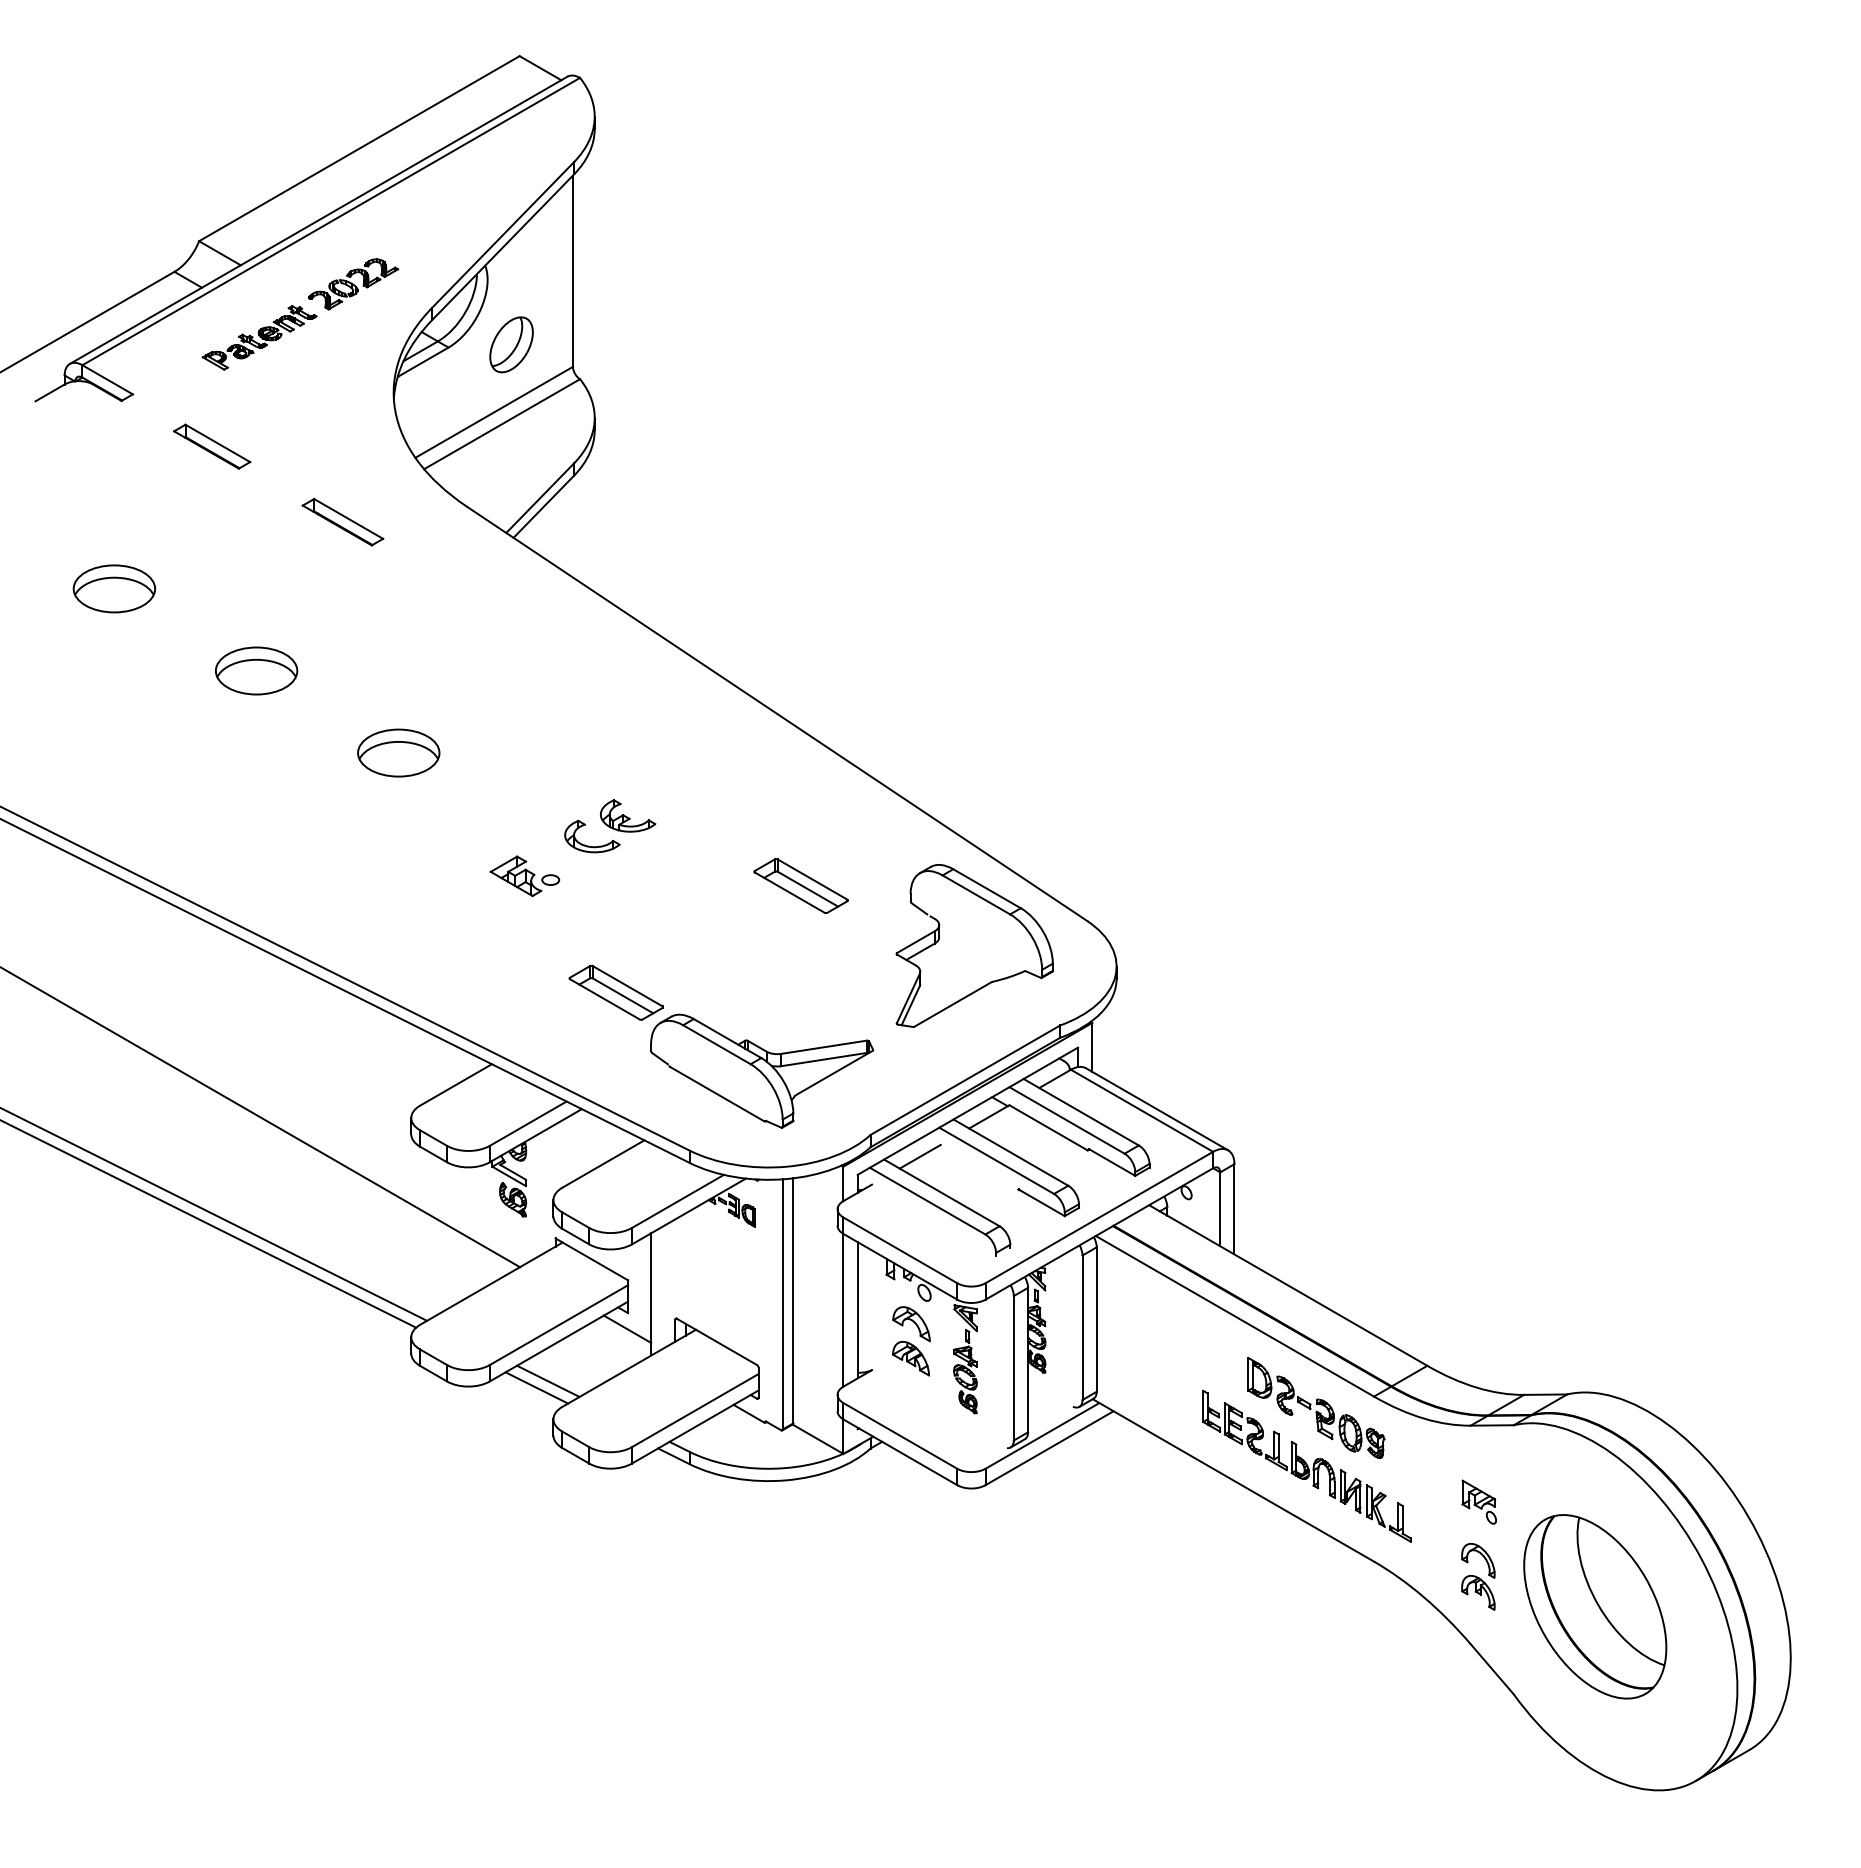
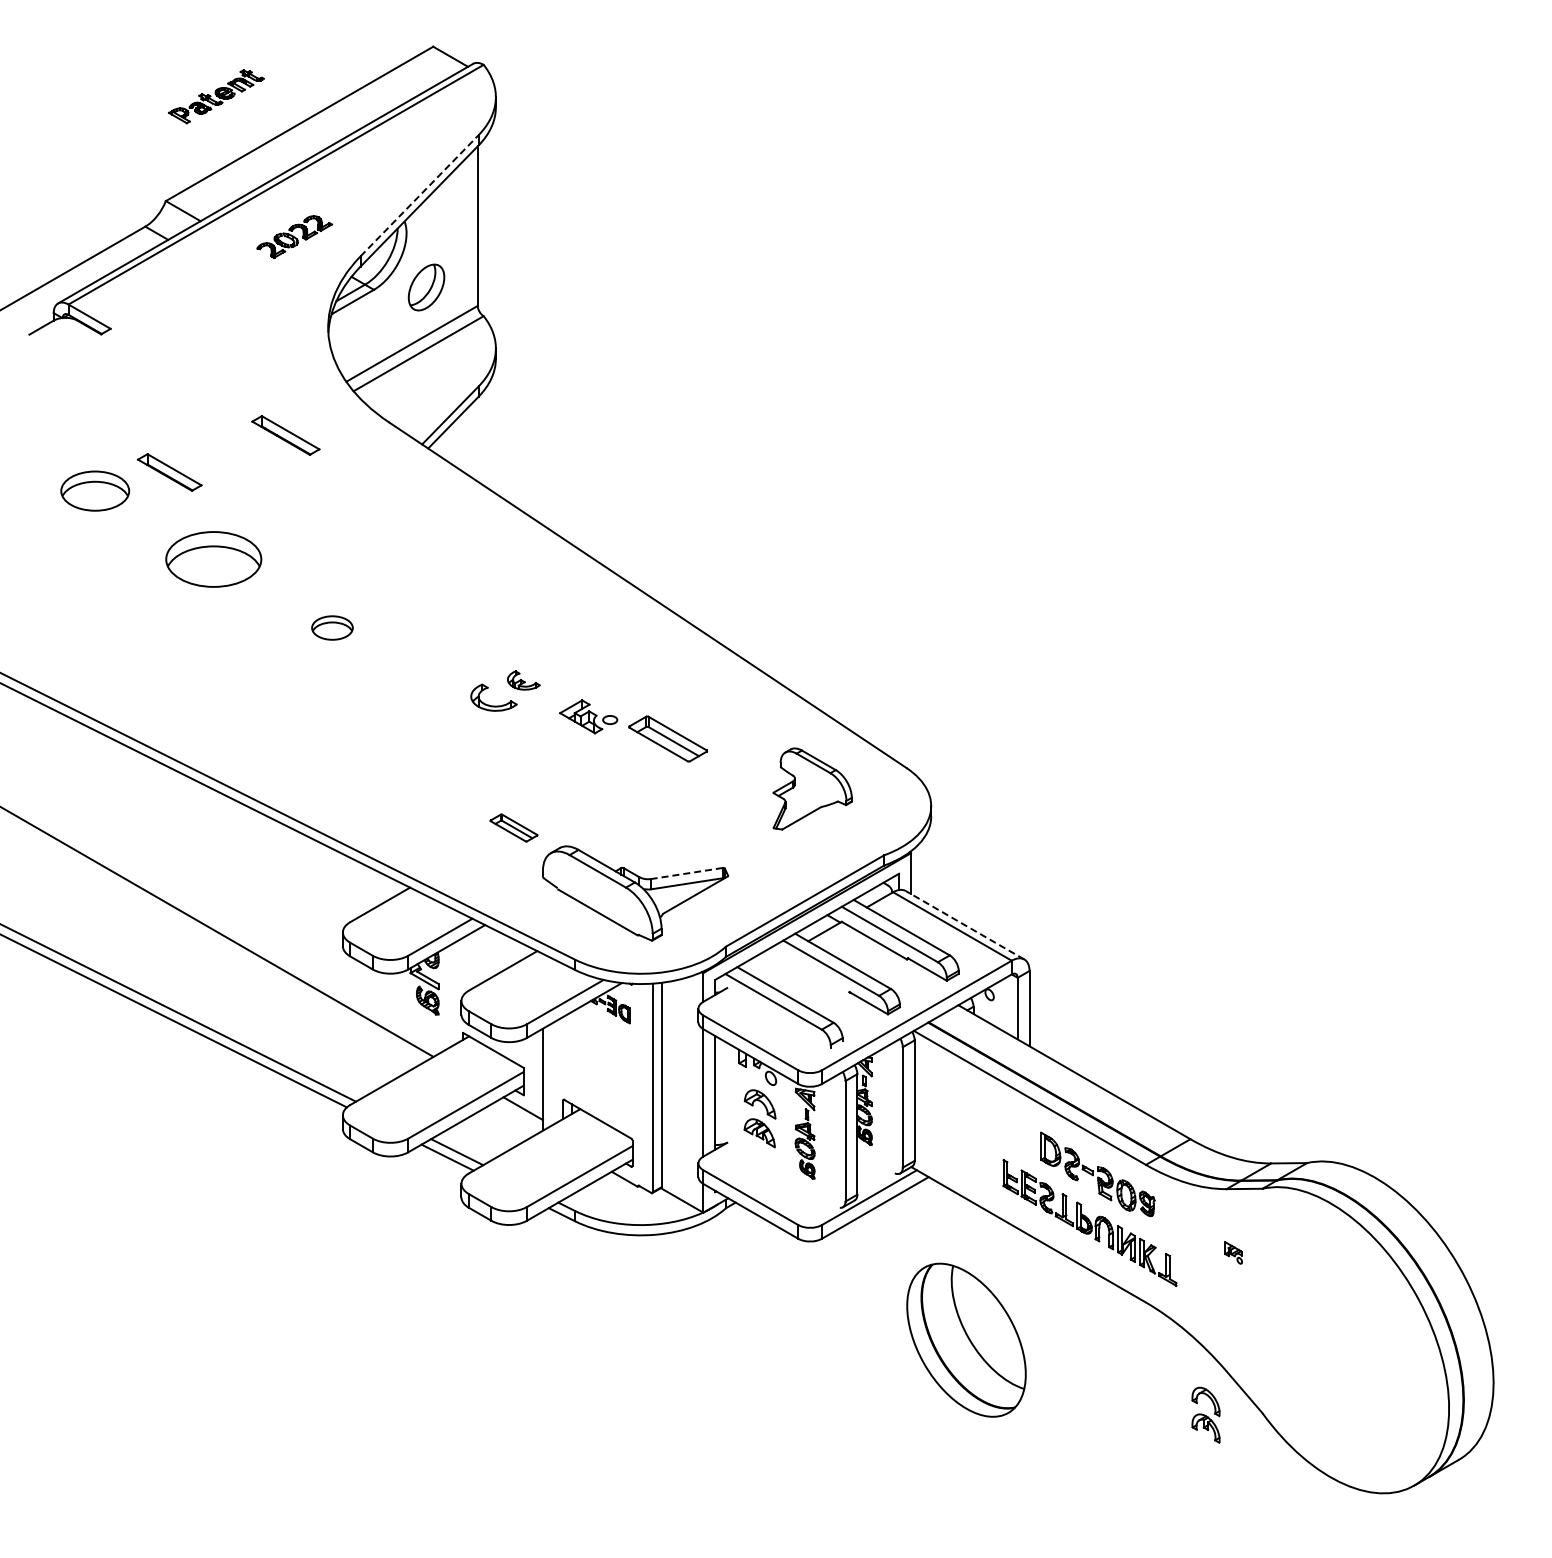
line: (503, 234) -> (419, 195), solid -> dashed
part: (259, 337) -> (216, 96), moved
part: (211, 446) -> (169, 472), moved
part: (256, 670) -> (213, 559), size x1.4
part: (398, 752) -> (332, 627), size x0.6
part: (627, 815) -> (523, 680), size x0.7
part: (524, 875) -> (588, 716), moved
part: (974, 945) -> (812, 788), size x0.6
part: (615, 992) -> (513, 827), size x0.6
line: (823, 1047) -> (686, 873), solid -> dashed
line: (1156, 1108) -> (964, 924), solid -> dashed
line: (920, 1156) -> (767, 964), removed
part: (1478, 1501) -> (1233, 1252), size x0.6
part: (1477, 1575) -> (1205, 1414), moved
part: (1595, 1605) -> (966, 1339), moved

